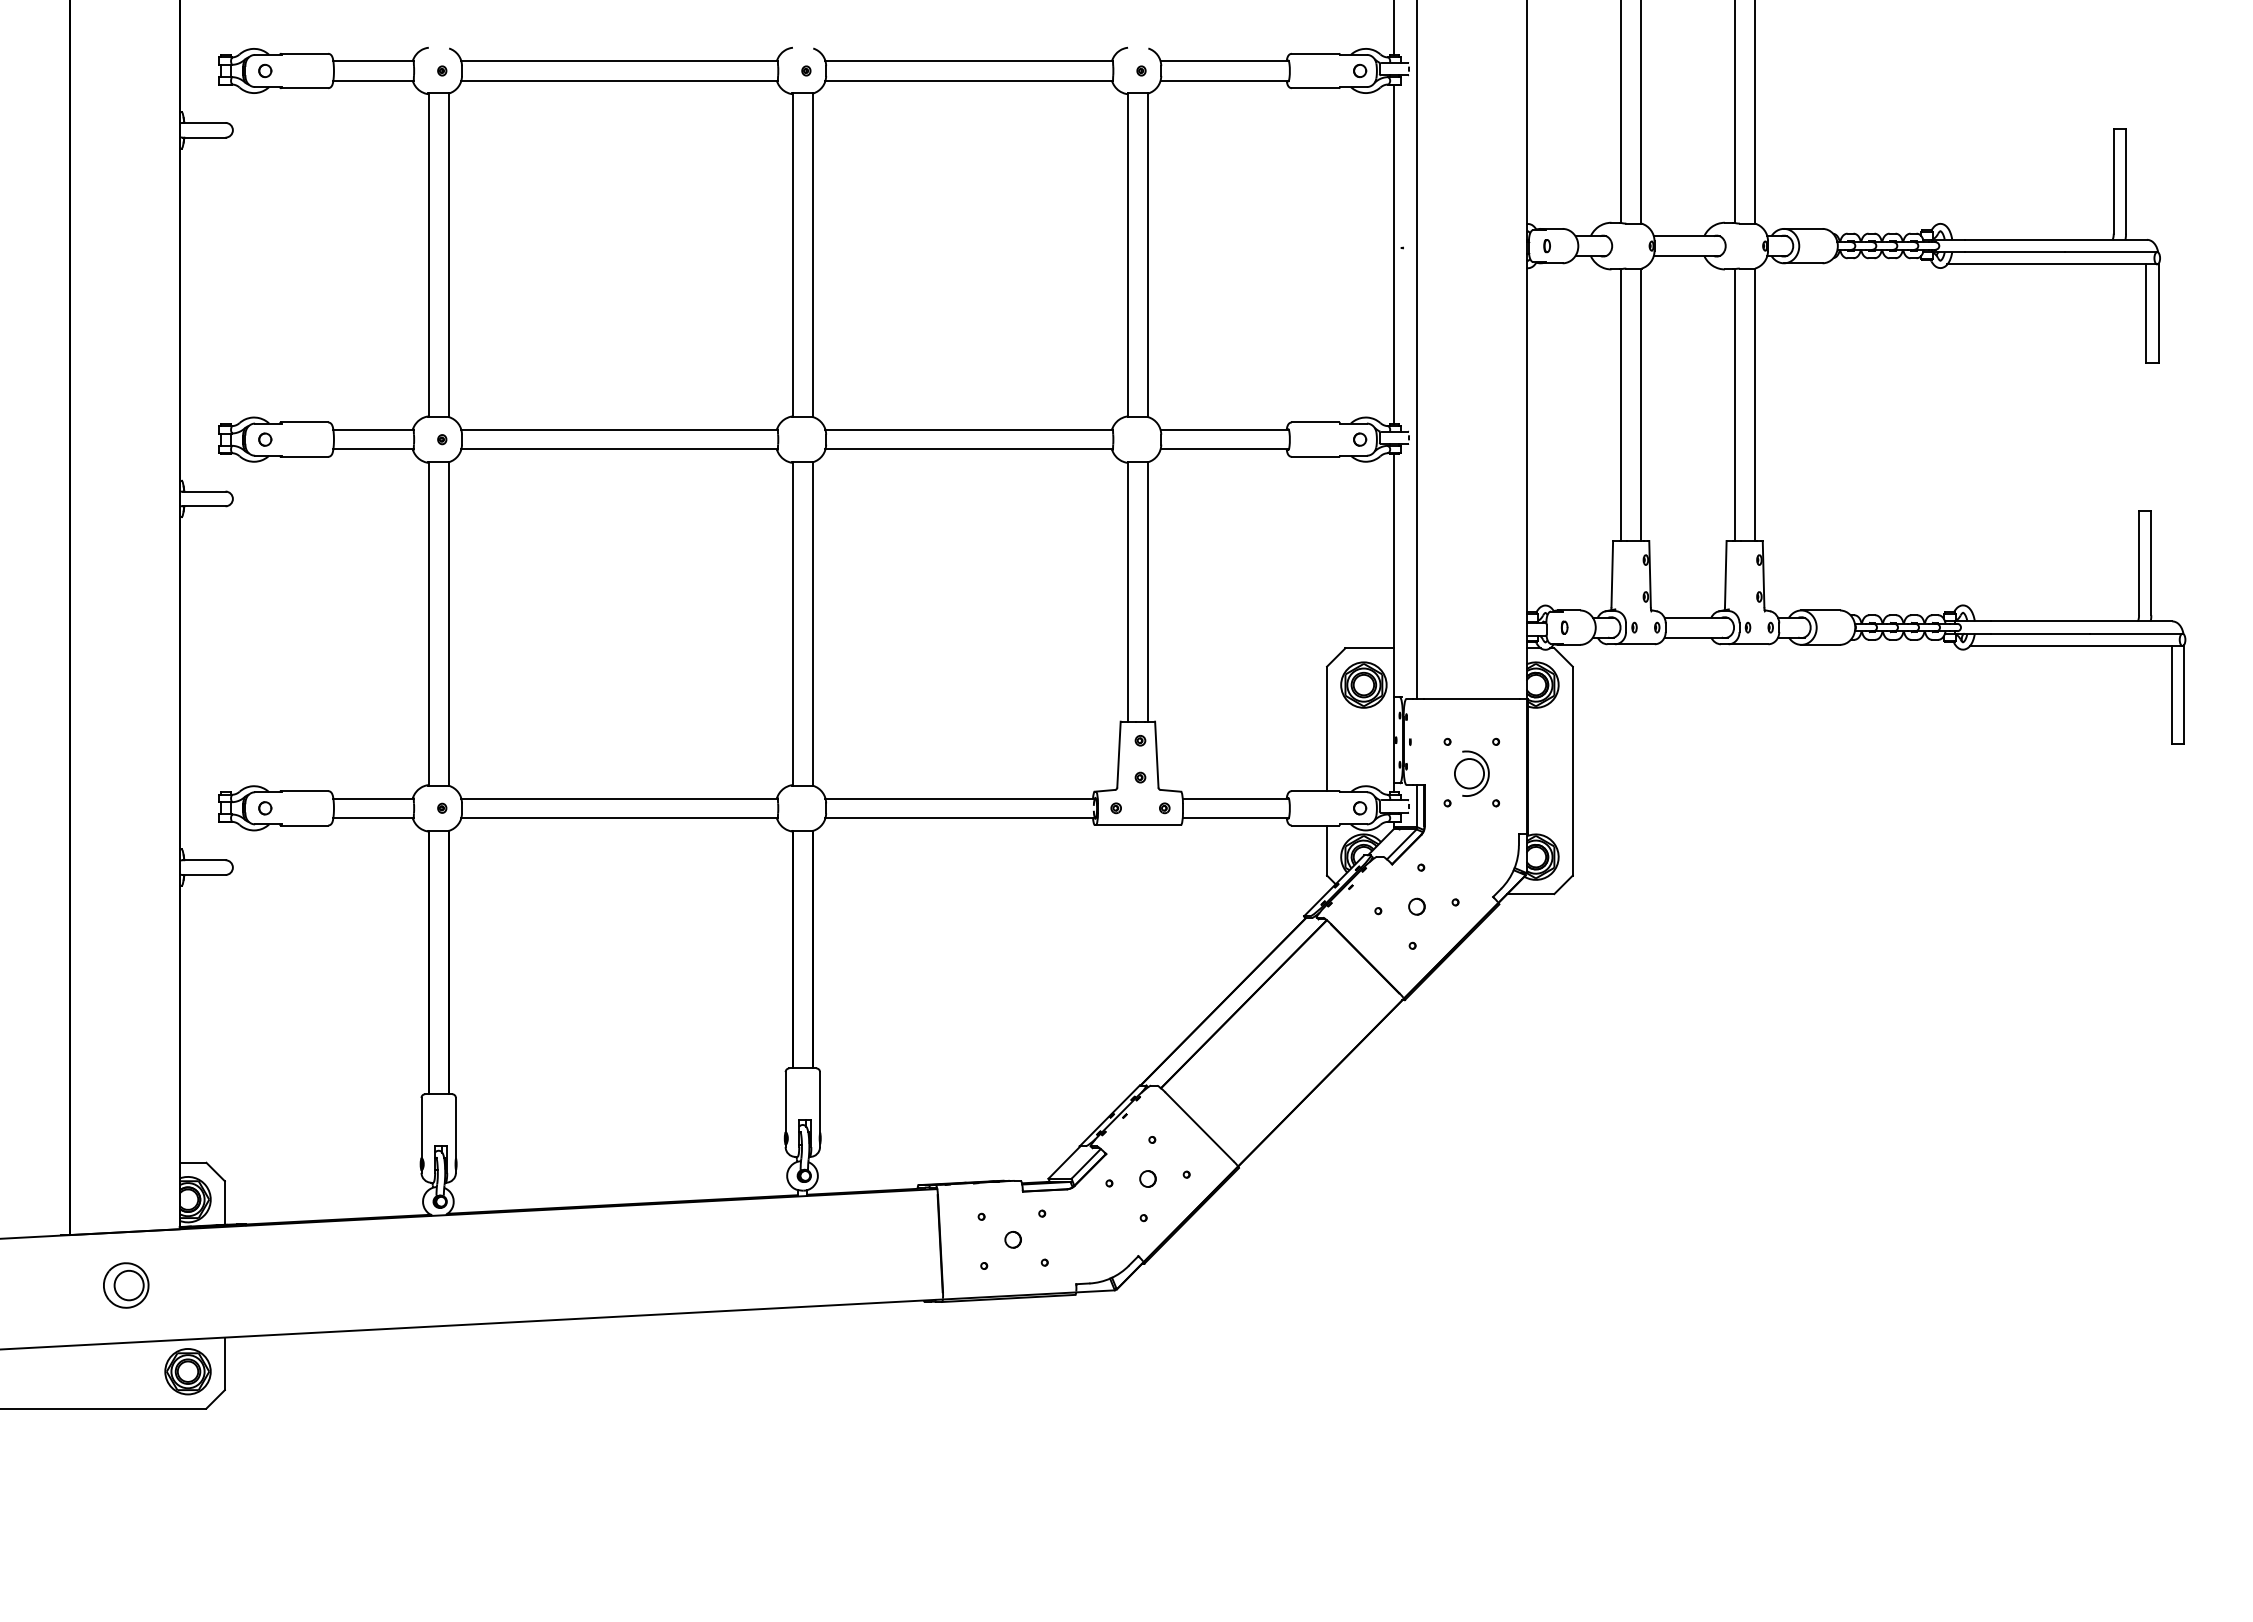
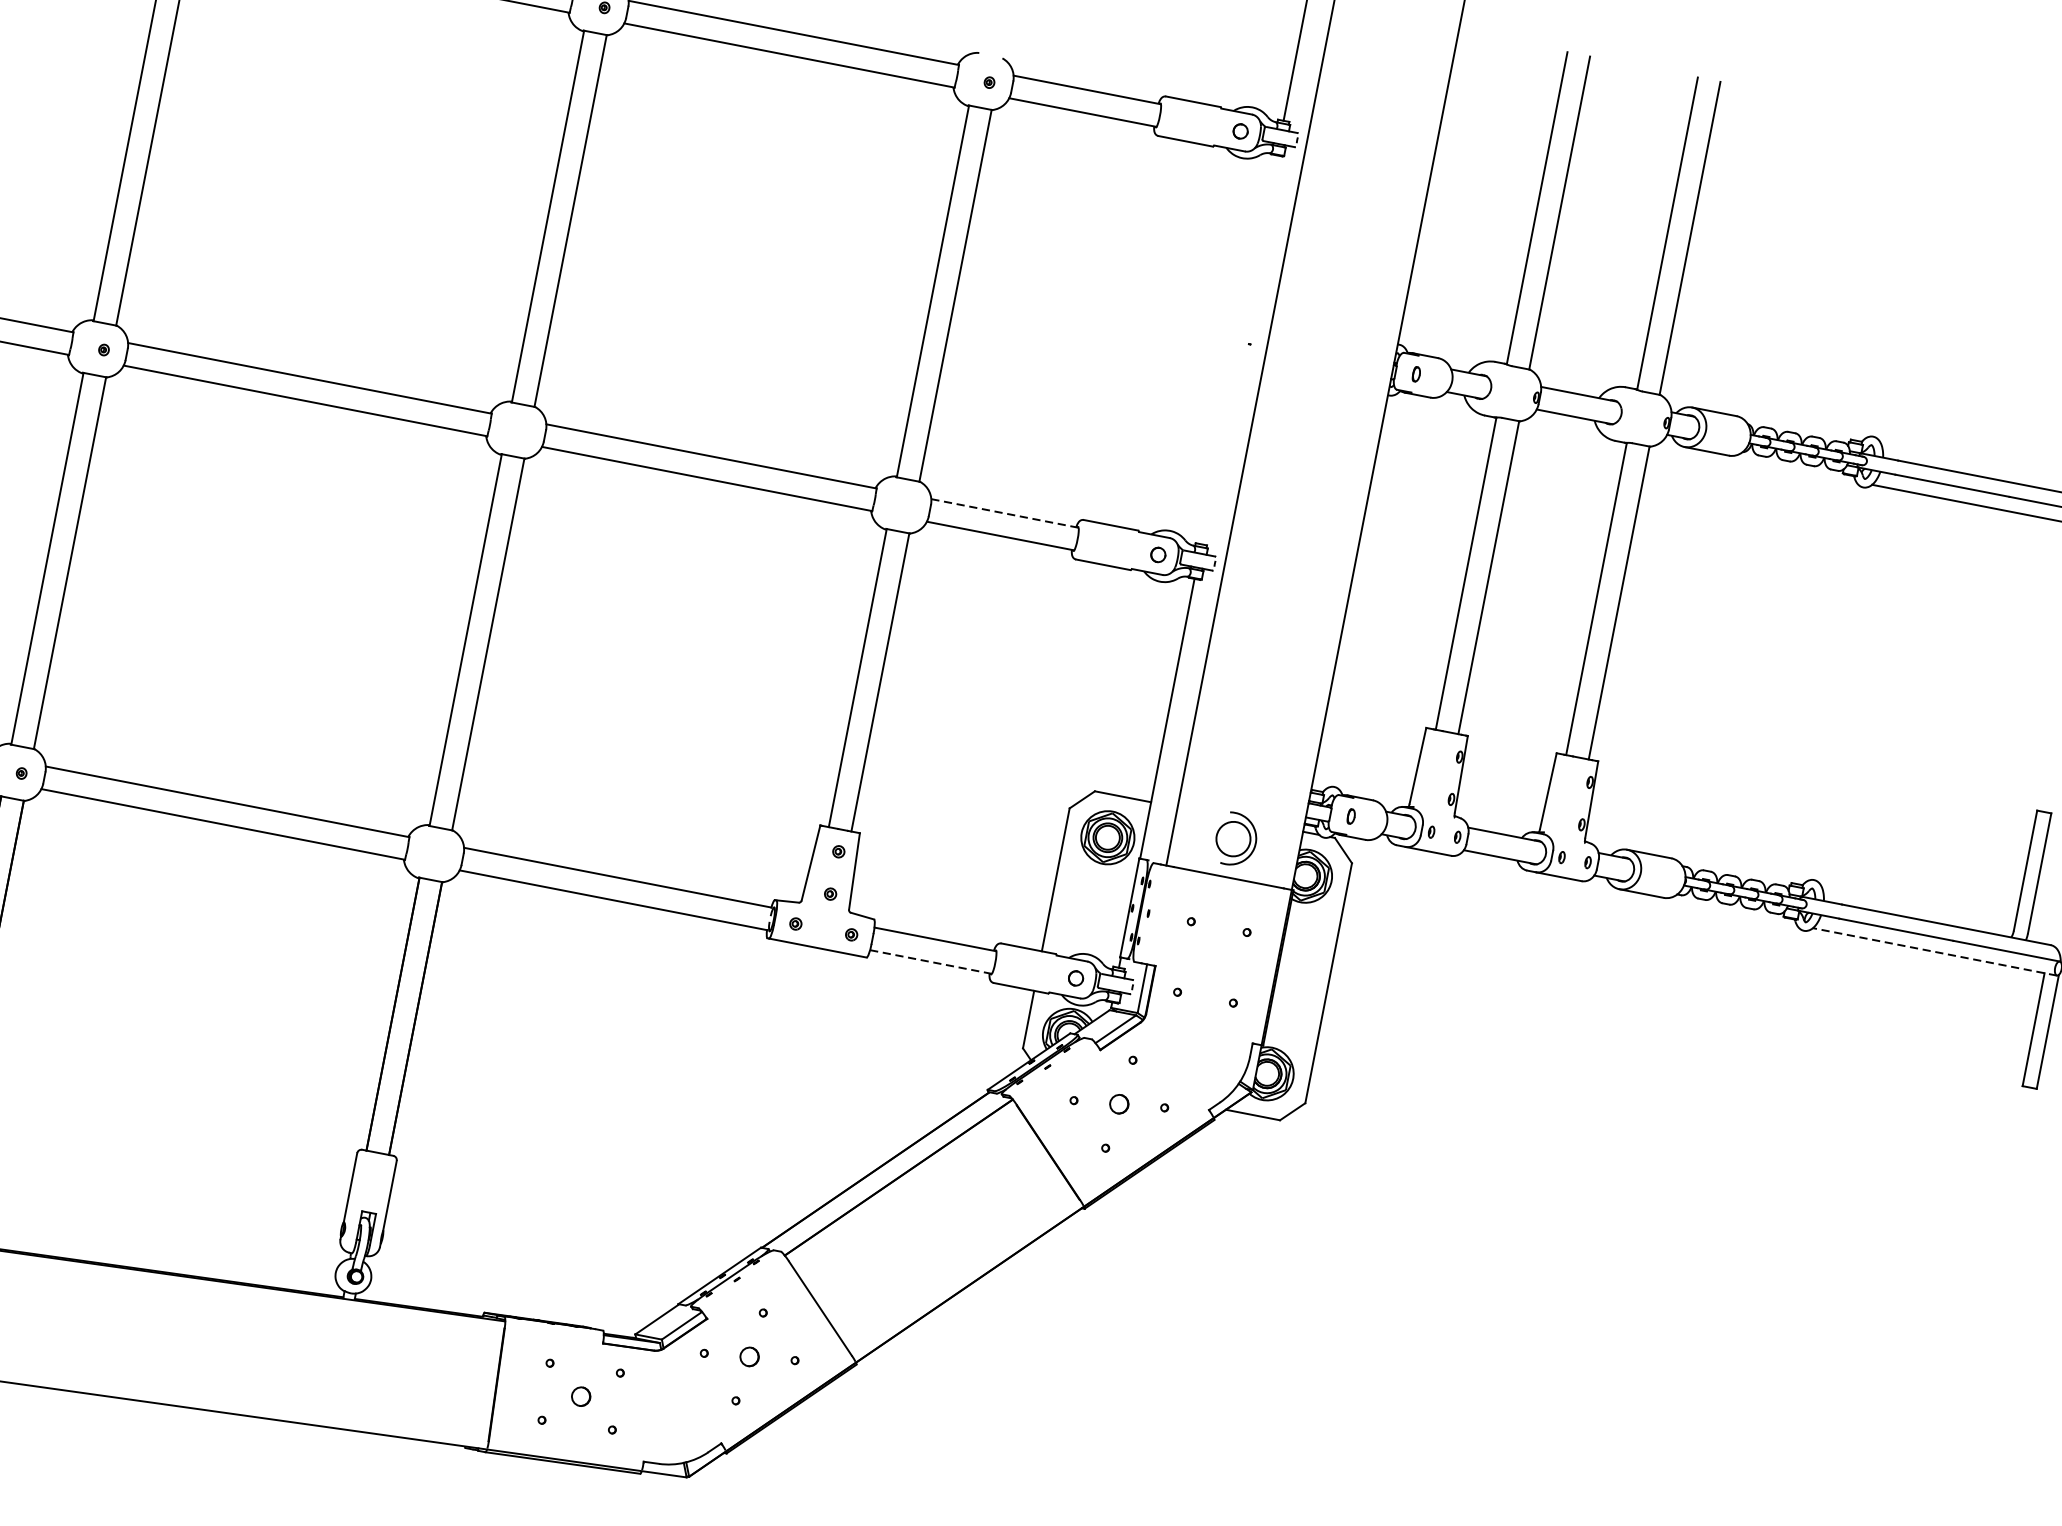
line: (1394, 254) -> (1239, 349), removed
line: (1225, 429) -> (1005, 513), solid -> dashed
line: (2075, 645) -> (1934, 951), solid -> dashed
part: (1471, 773) -> (1235, 839), moved
line: (1236, 818) -> (931, 962), solid -> dashed

